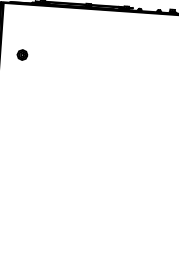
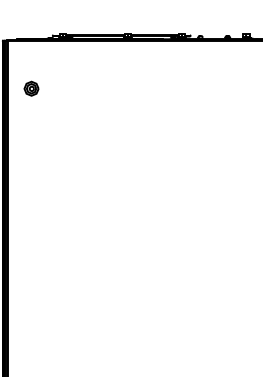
part: (22, 54) -> (31, 88), moved

